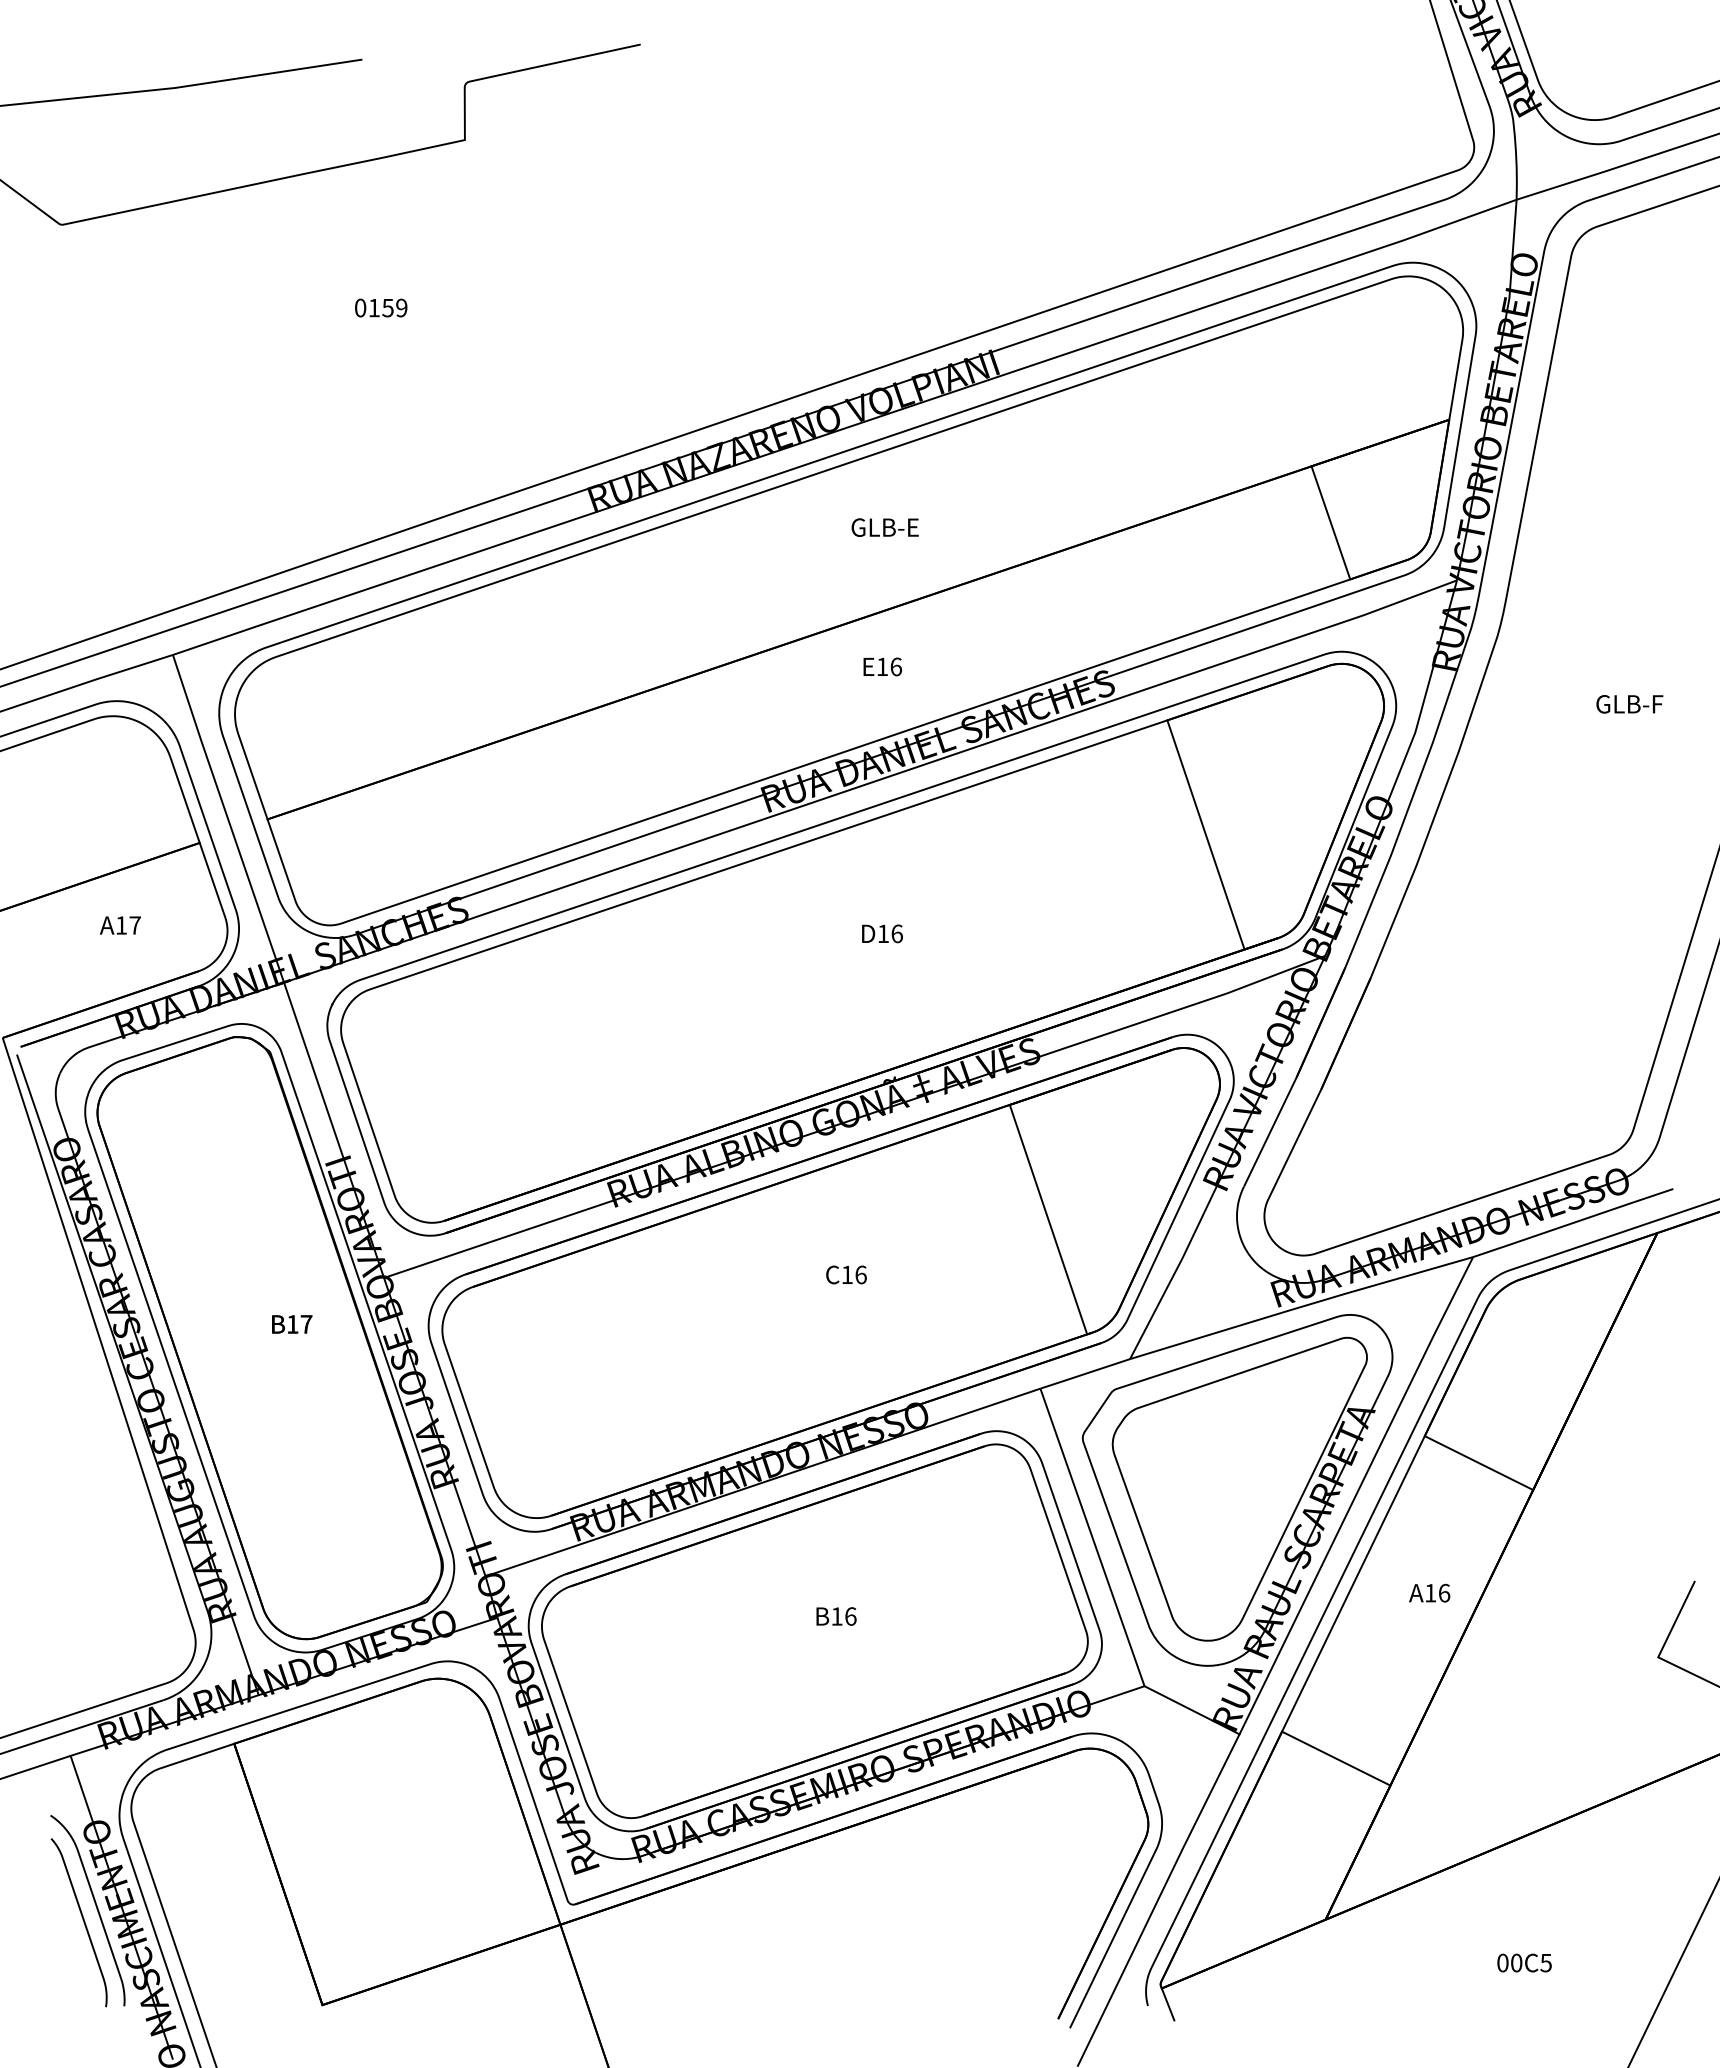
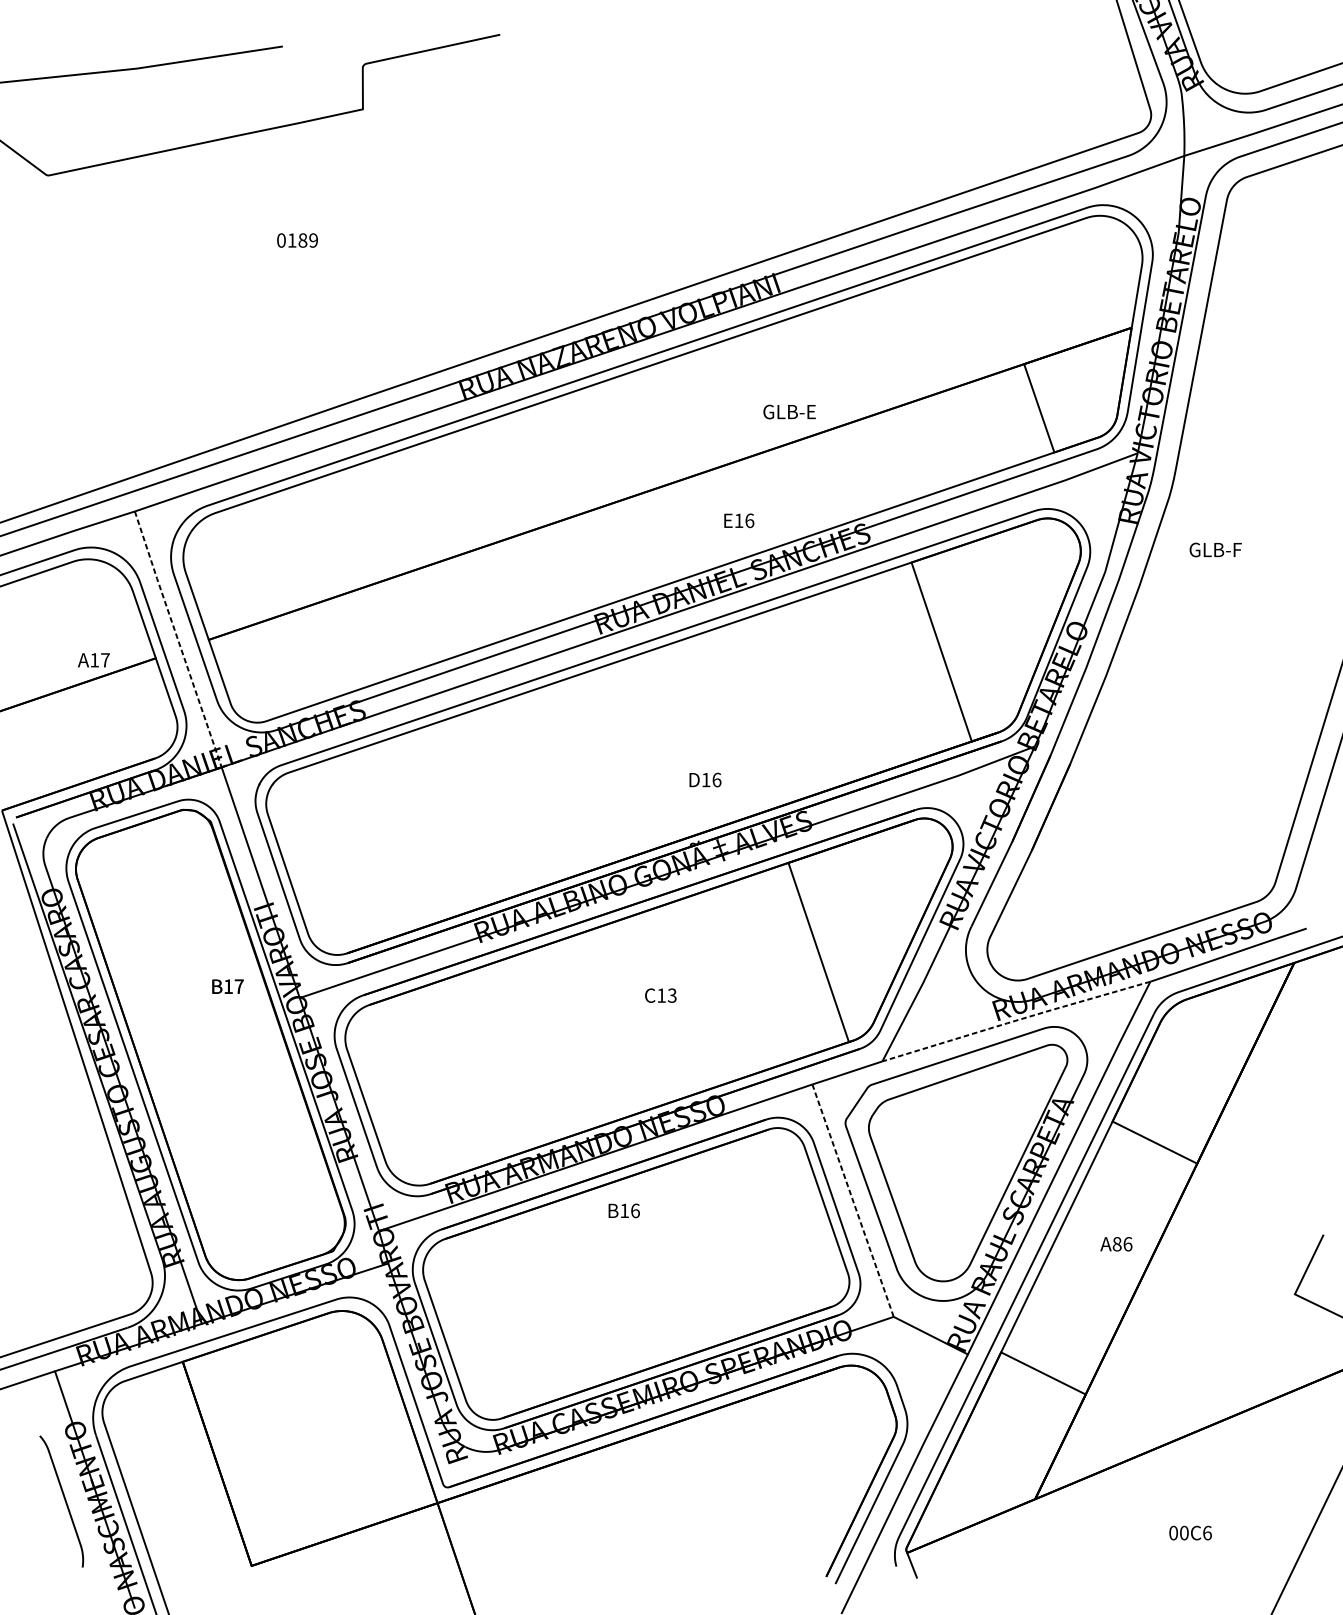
text: (387, 307) -> (302, 240), 0159 -> 0189
text: (884, 527) -> (789, 411), moved
text: (882, 666) -> (739, 520), moved
text: (1629, 704) -> (1215, 550), moved
line: (228, 819) -> (178, 639), solid -> dashed
text: (120, 925) -> (93, 660), moved
text: (882, 933) -> (705, 779), moved
text: (860, 1274) -> (671, 995), C16 -> C13
line: (1301, 1306) -> (1016, 1020), solid -> dashed
text: (292, 1324) -> (228, 986), moved
line: (1092, 1537) -> (853, 1200), solid -> dashed
text: (1430, 1593) -> (1117, 1244), A16 -> A86
text: (836, 1616) -> (624, 1210), moved
part: (95, 1906) -> (74, 1488), removed
text: (1546, 1962) -> (1207, 1532), 00C5 -> 00C6

